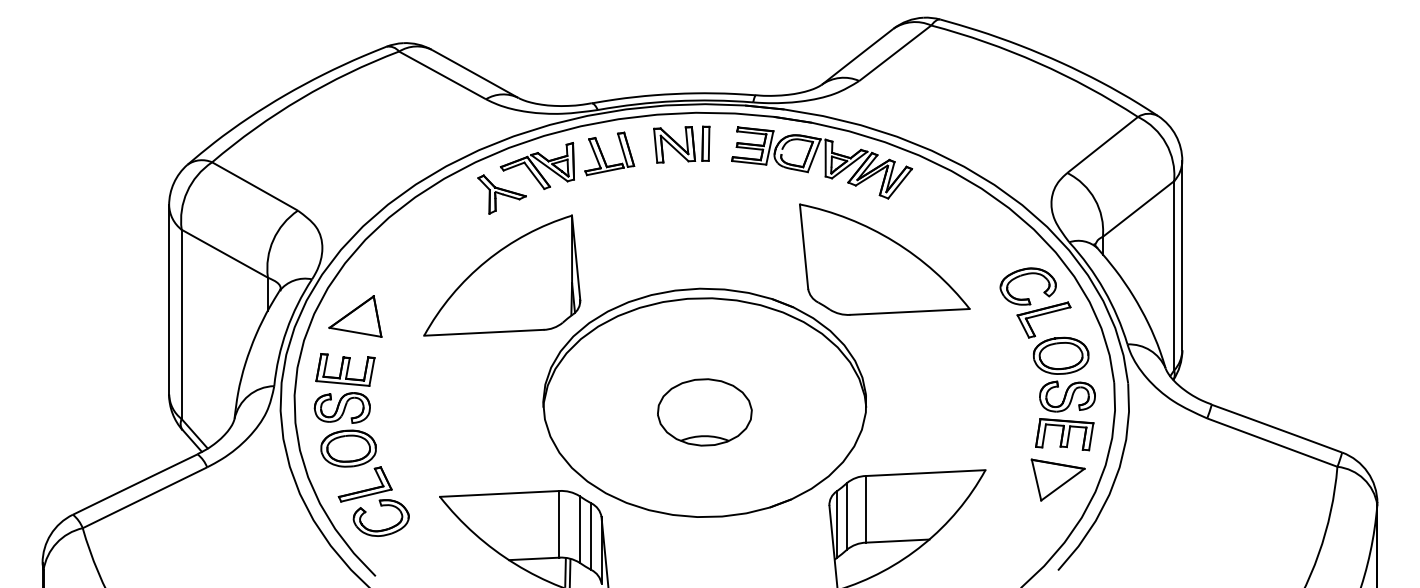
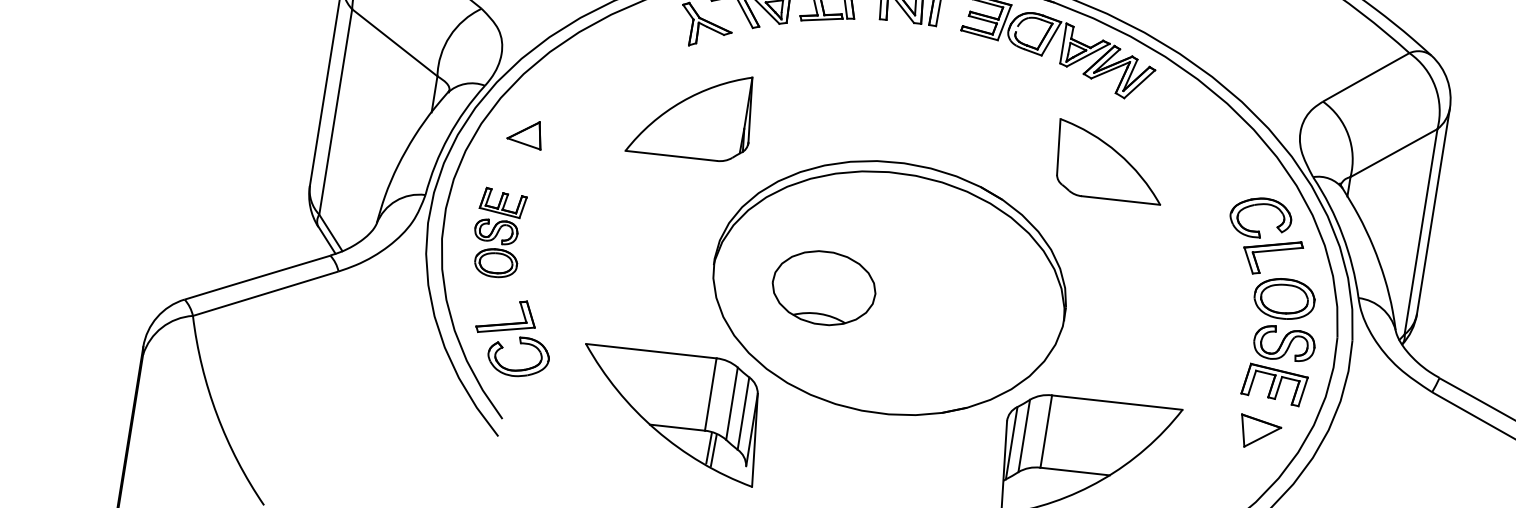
part: (884, 259) -> (1109, 163), size x0.6
part: (502, 275) -> (692, 114), size x0.7
part: (355, 316) -> (525, 133), size x0.6
part: (344, 410) -> (497, 233), size x0.7
part: (704, 412) -> (823, 288), moved
part: (1057, 479) -> (1259, 432), size x0.7

